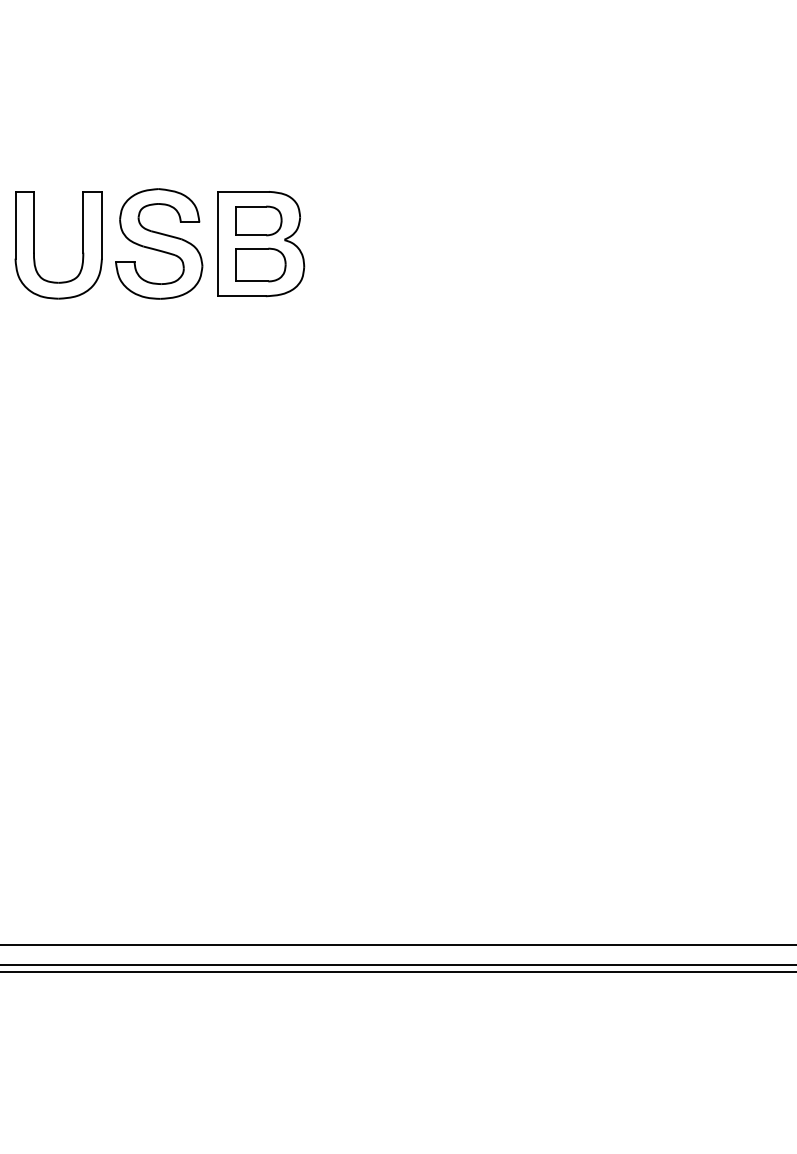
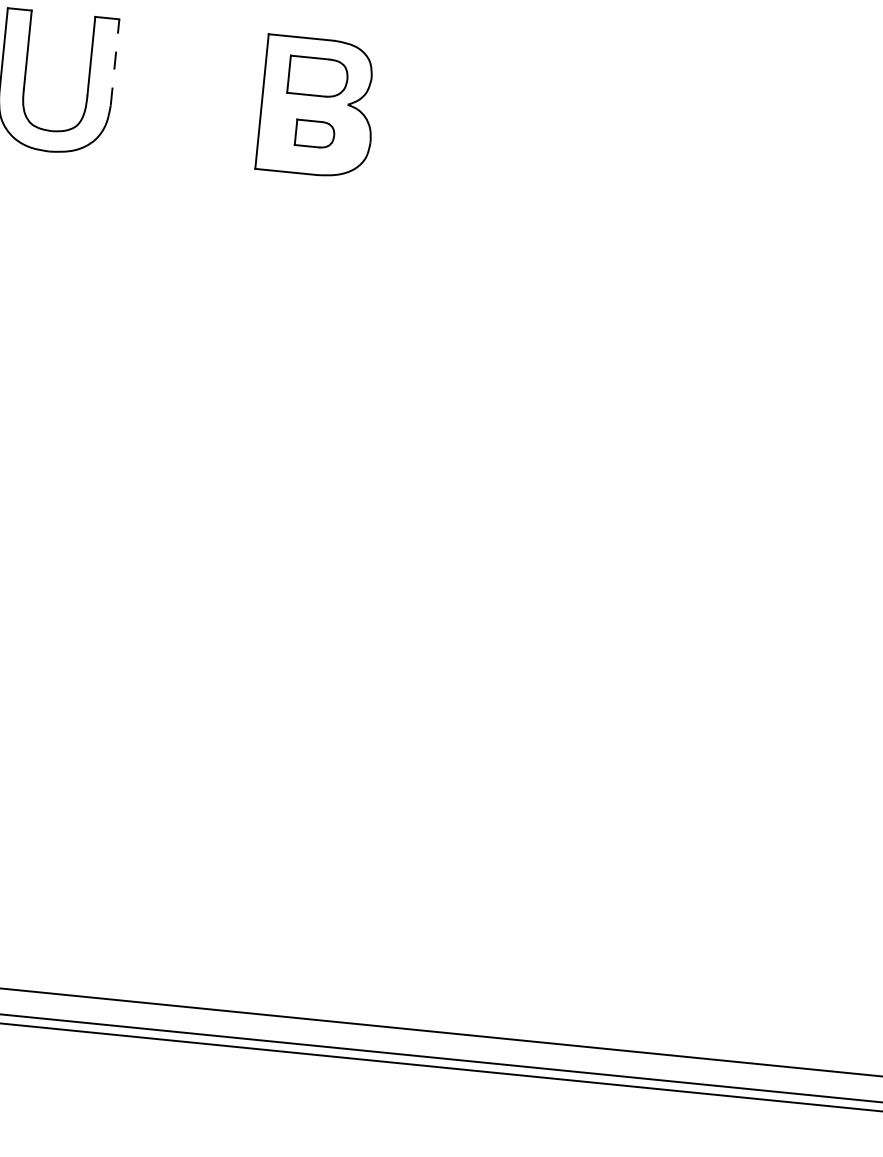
line: (101, 224) -> (114, 61), solid -> dashed
part: (159, 243) -> (186, 93), removed
part: (260, 264) -> (314, 133), size x0.6

